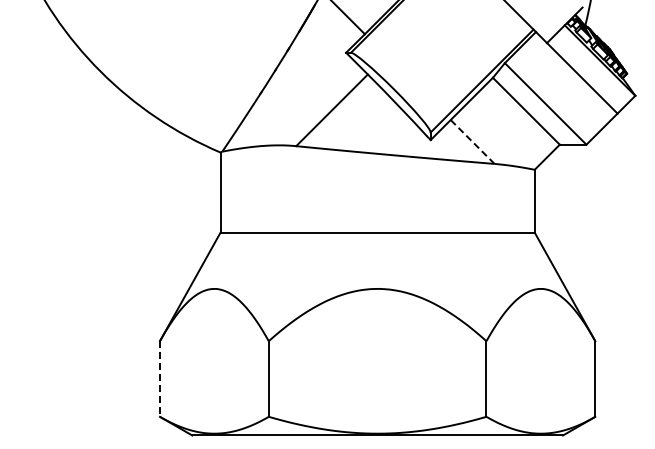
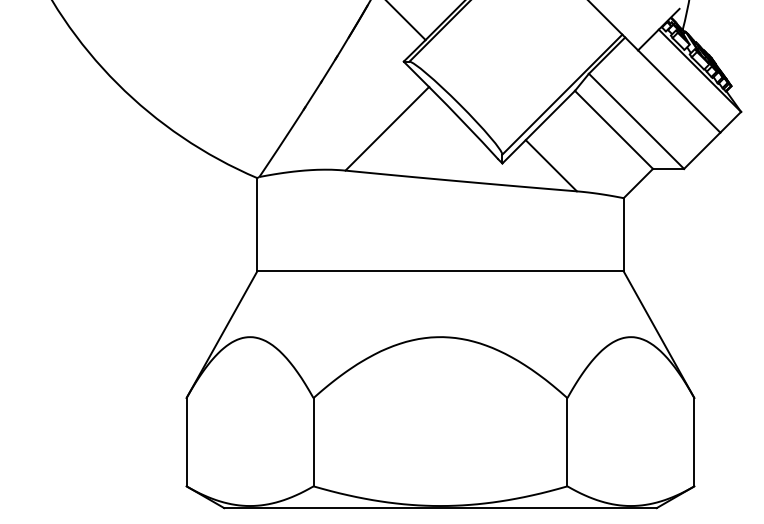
line: (472, 141) -> (551, 165), dashed -> solid
line: (159, 379) -> (186, 442), dashed -> solid

